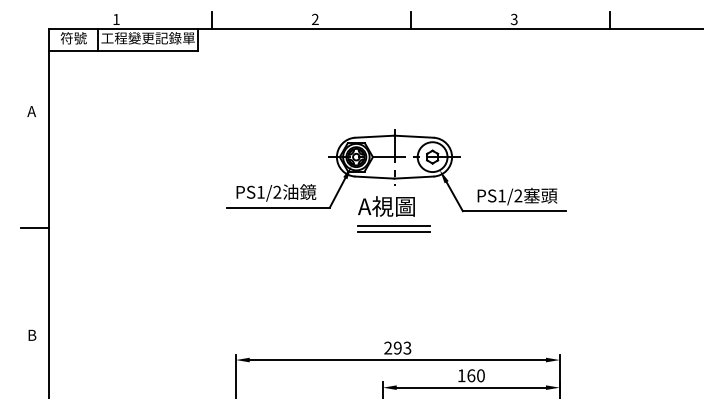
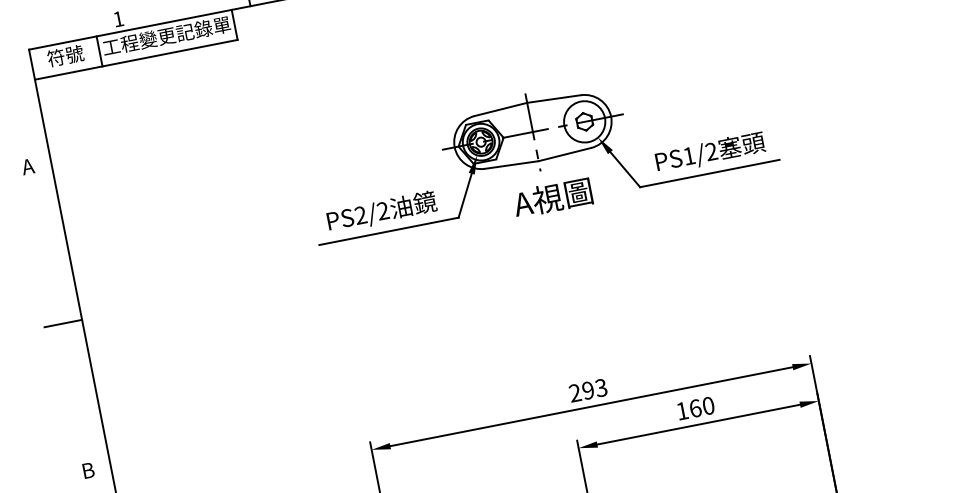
text: (260, 191) -> (360, 214), PS1/2 -> PS2/2
text: (386, 206) -> (552, 197), moved
line: (393, 226) -> (550, 226), removed
line: (393, 231) -> (551, 233), removed

